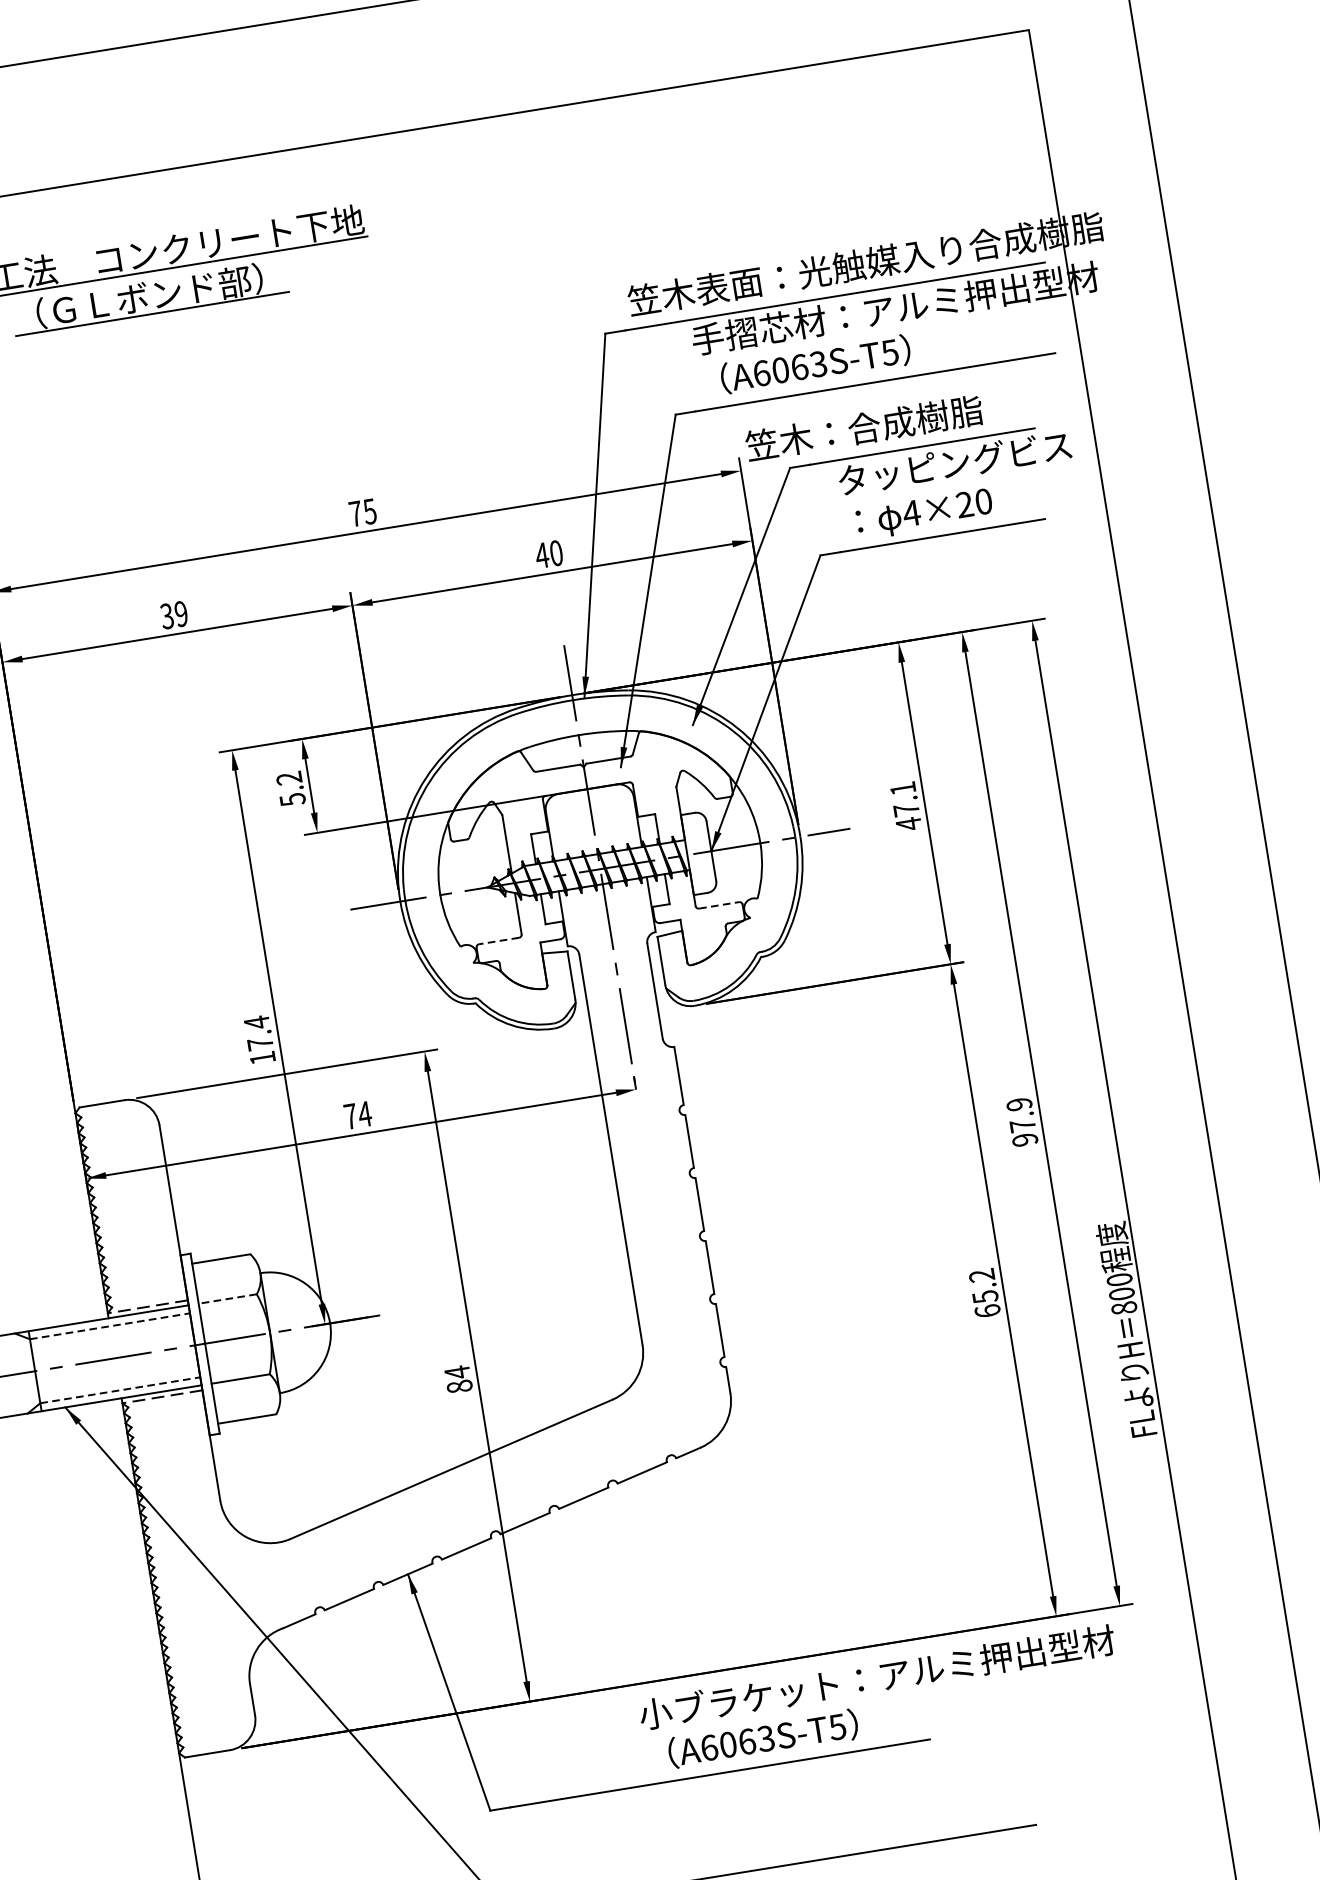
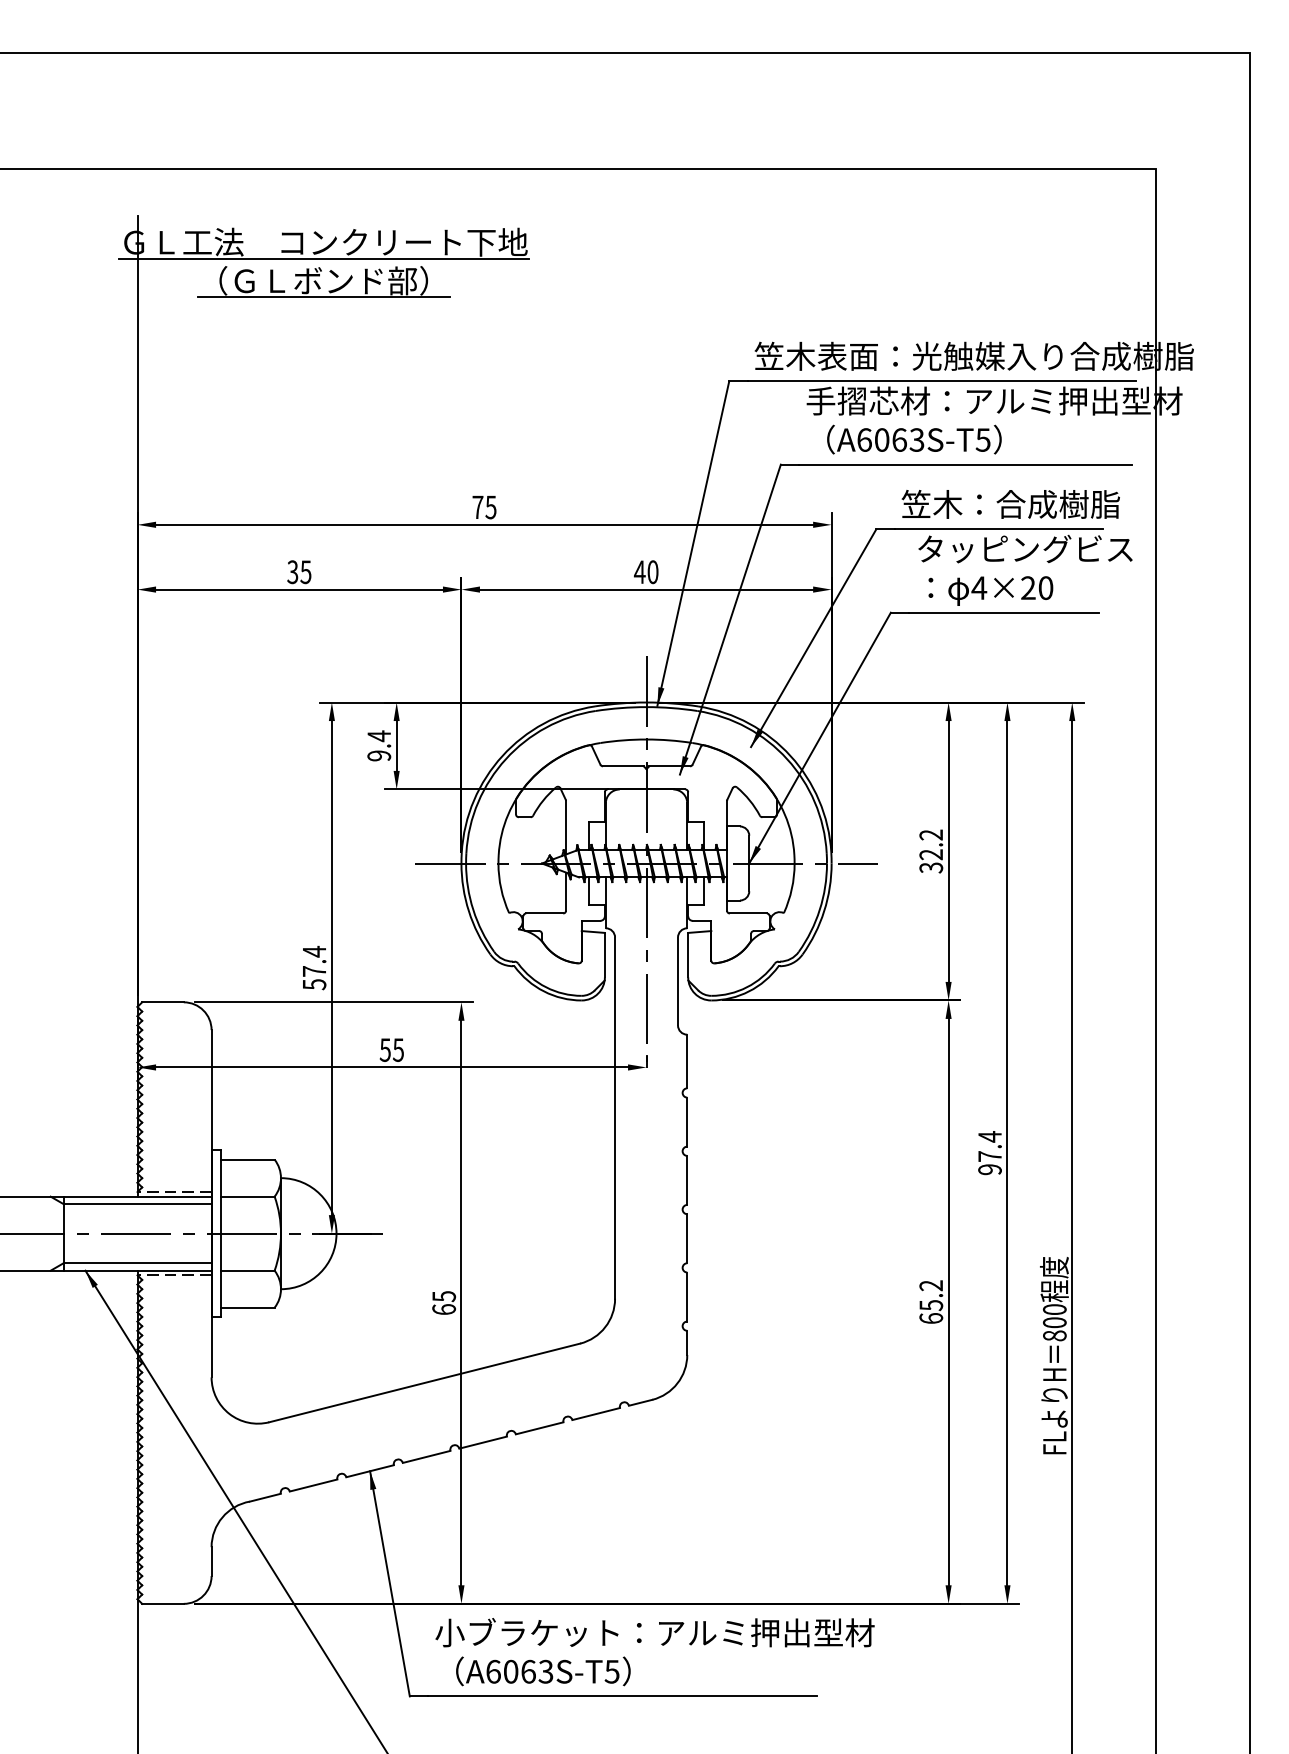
text: (863, 428) -> (1010, 504), moved
text: (180, 614) -> (305, 572), 39 -> 35
text: (291, 788) -> (379, 745), 5.2 -> 9.4
text: (906, 806) -> (931, 851), 47.1 -> 32.2
line: (719, 905) -> (748, 913), dashed -> solid
line: (498, 941) -> (544, 913), dashed -> solid
text: (262, 1058) -> (314, 984), 17.4 -> 57.4
text: (1018, 1104) -> (989, 1136), 97.9 -> 97.4
text: (357, 1114) -> (391, 1049), 74 -> 55
line: (227, 1298) -> (247, 1196), dashed -> solid
line: (111, 1326) -> (138, 1204), dashed -> solid
text: (458, 1378) -> (444, 1302), 84 -> 65
line: (121, 1390) -> (138, 1263), dashed -> solid
text: (879, 1698) -> (654, 1652), moved

